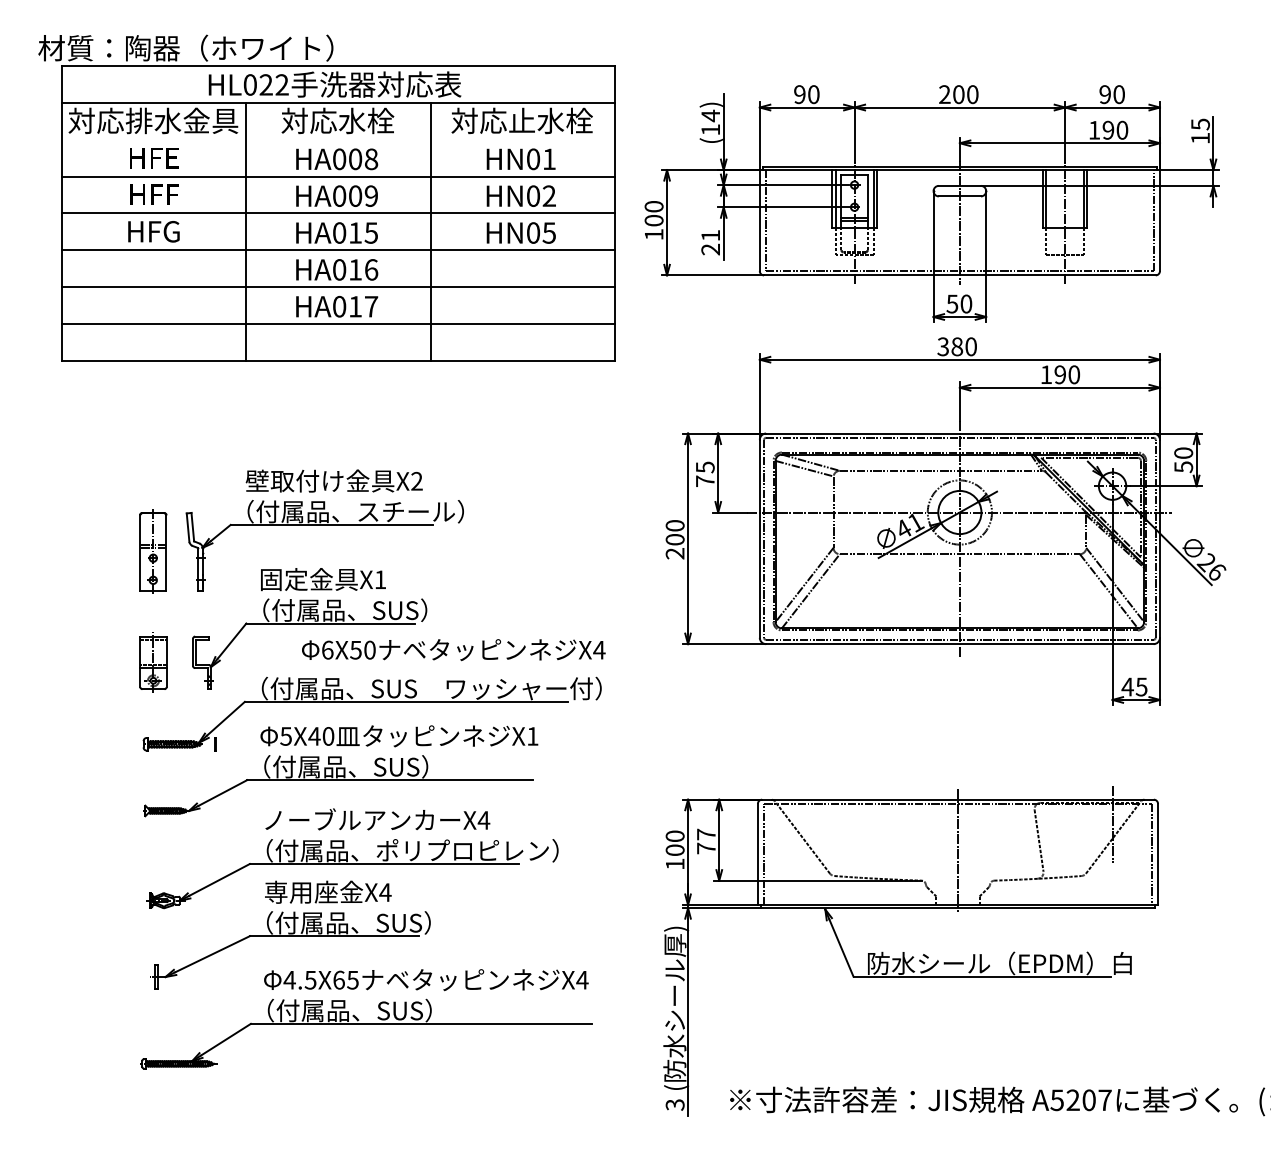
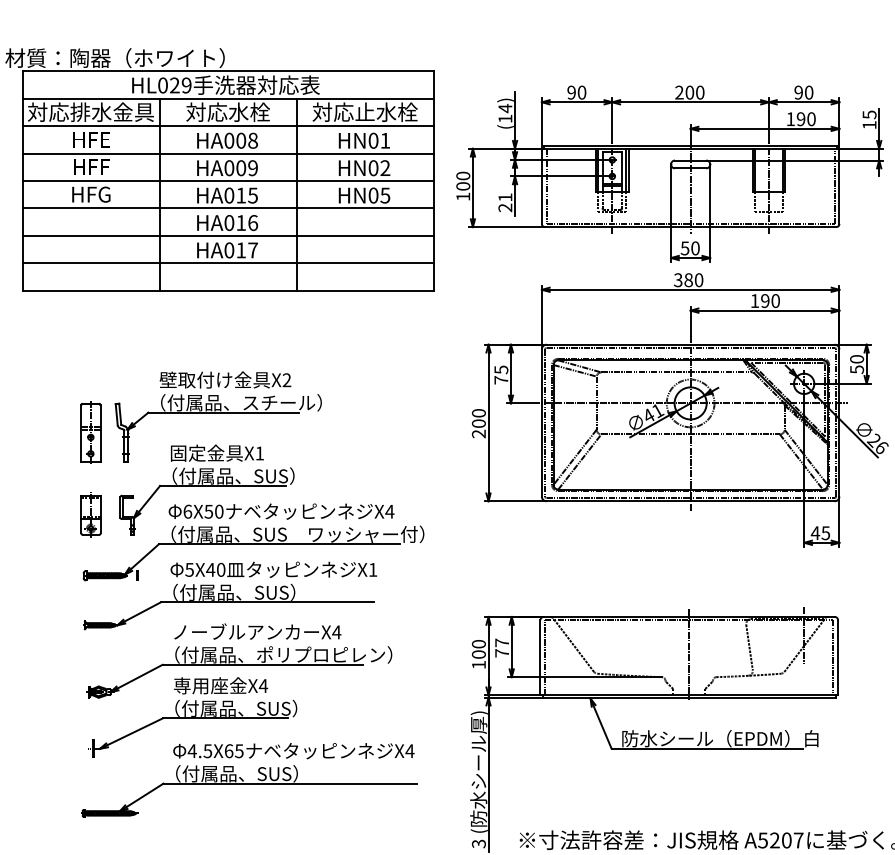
text: (281, 84) -> (186, 85), HL022 -> HL029
line: (337, 139) -> (227, 126), added
text: (453, 650) -> (281, 511), moved

